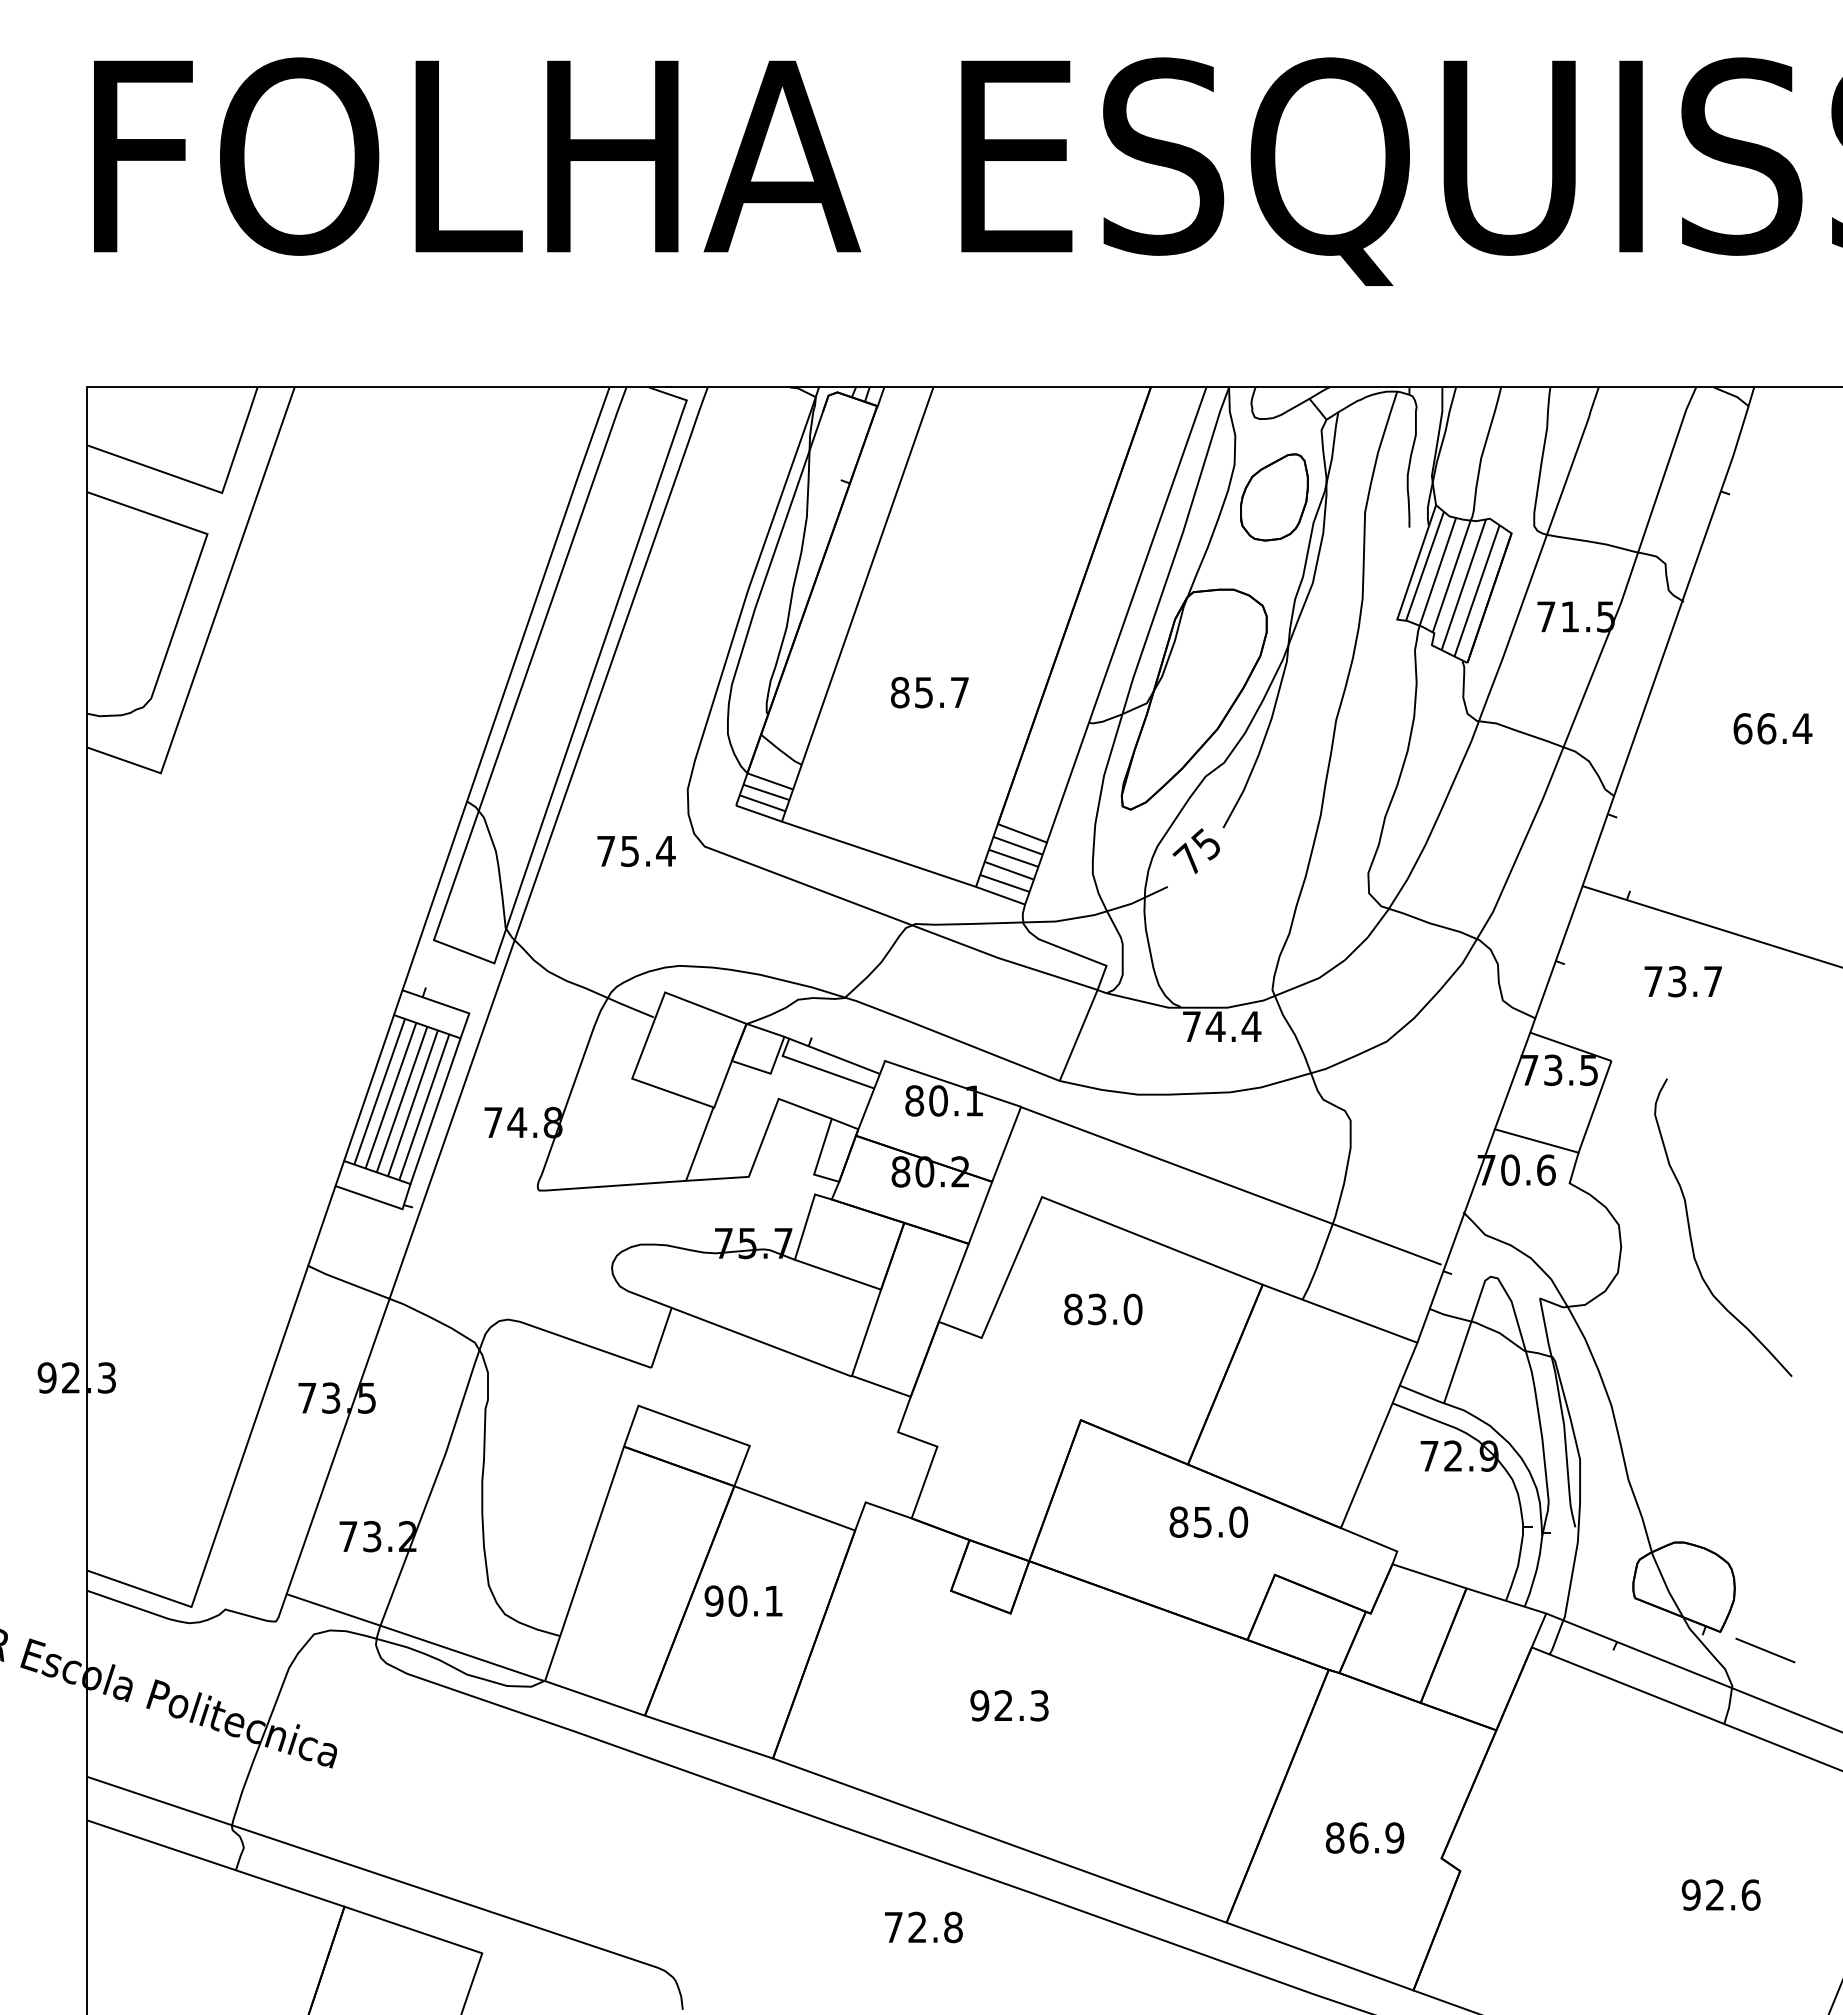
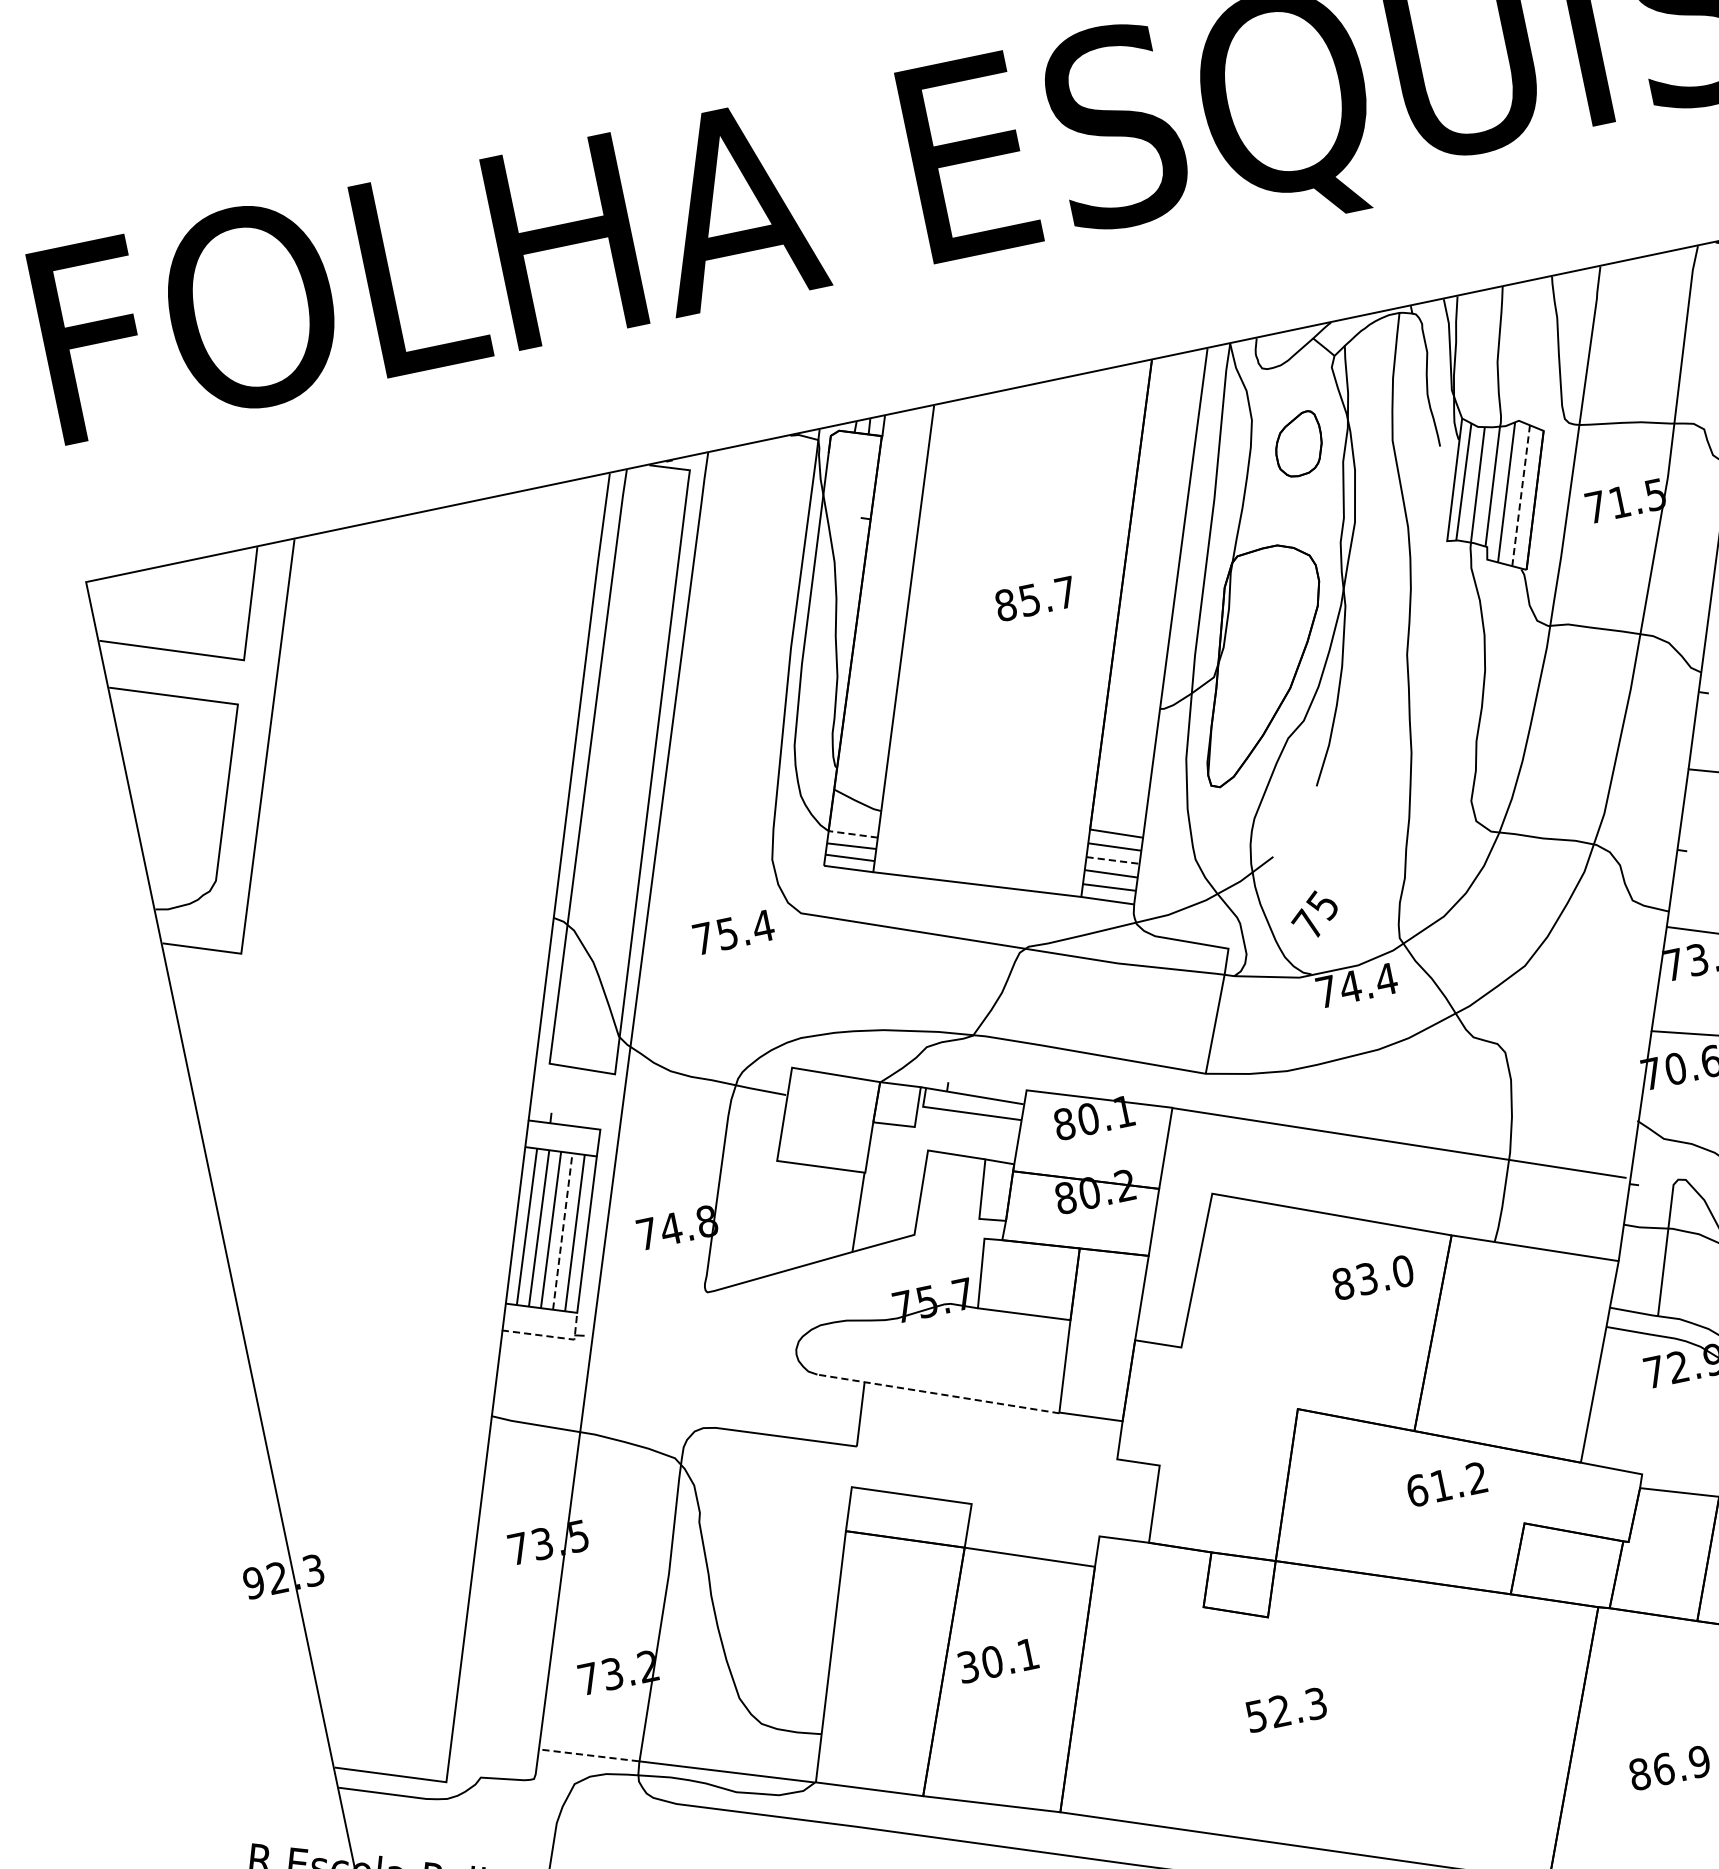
part: (1274, 497) -> (1298, 444), size x0.7
line: (1476, 591) -> (1520, 496), solid -> dashed
text: (929, 692) -> (1035, 598), moved
line: (769, 781) -> (852, 834), solid -> dashed
text: (1195, 851) -> (1313, 914), moved
line: (1013, 858) -> (1112, 860), solid -> dashed
line: (413, 1102) -> (563, 1230), solid -> dashed
line: (381, 1202) -> (551, 1337), solid -> dashed
text: (1103, 1309) -> (1373, 1277), moved
line: (740, 1333) -> (938, 1393), solid -> dashed
text: (1208, 1521) -> (1446, 1483), 85.0 -> 61.2
text: (713, 1600) -> (967, 1666), 90.1 -> 30.1
line: (332, 1609) -> (588, 1755), solid -> dashed
text: (979, 1705) -> (1256, 1715), 92.3 -> 52.3

